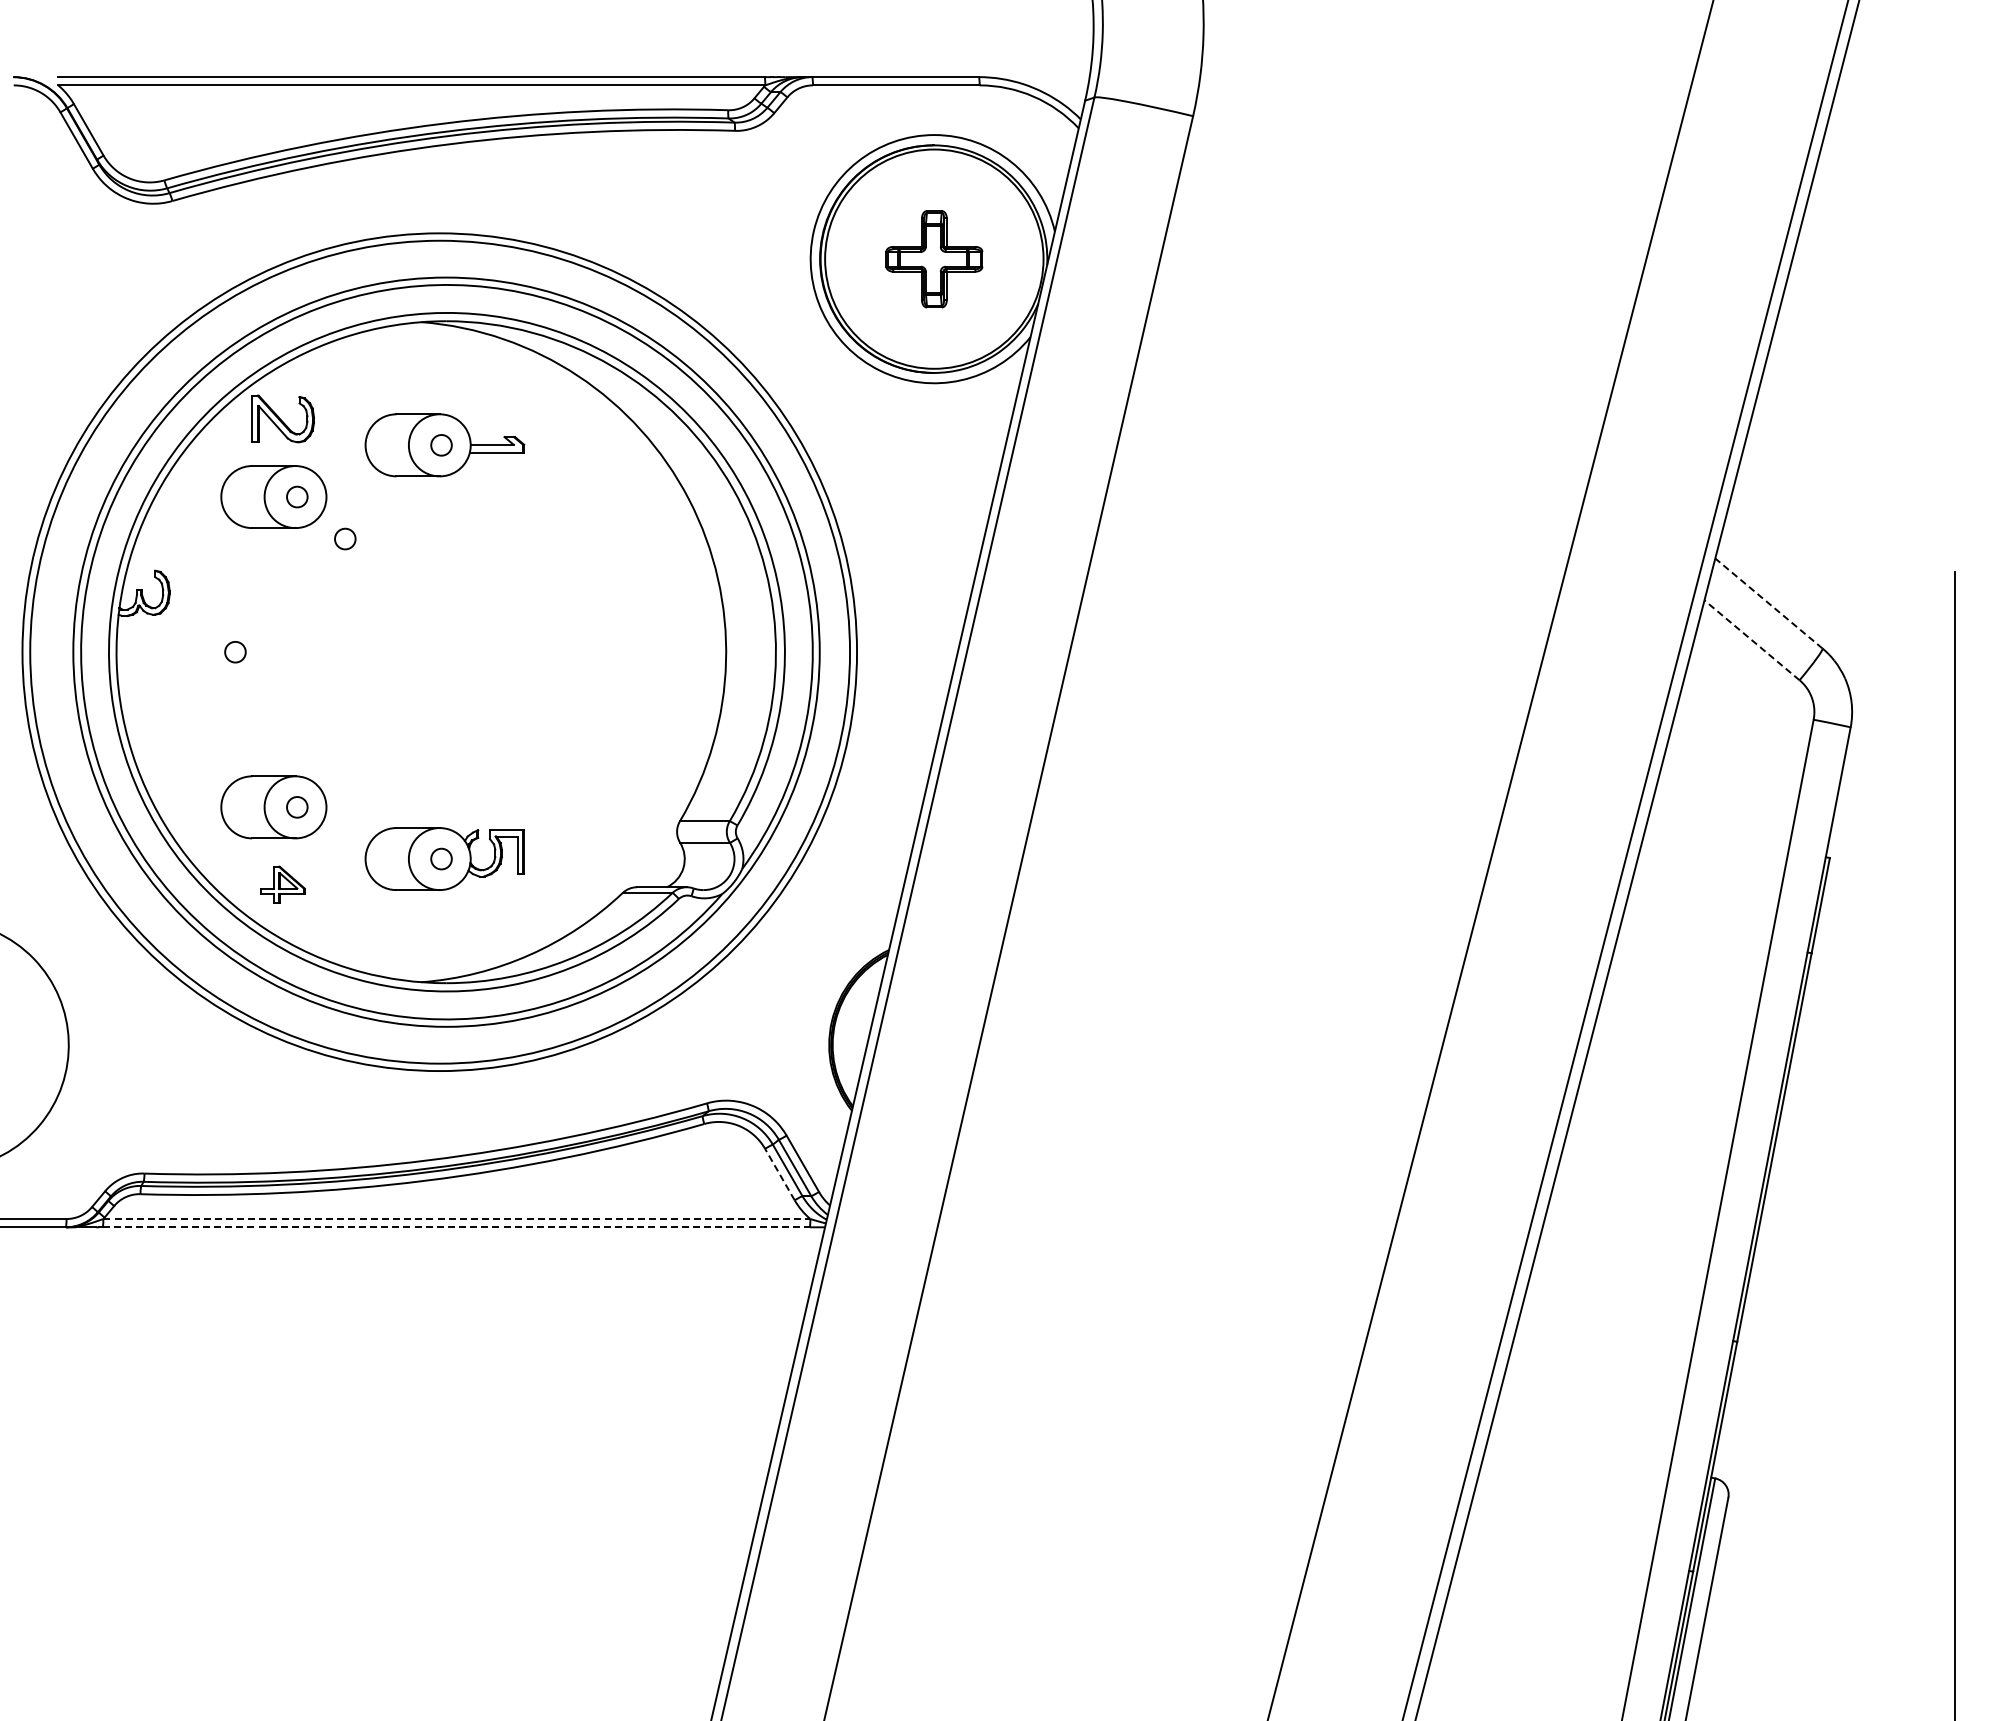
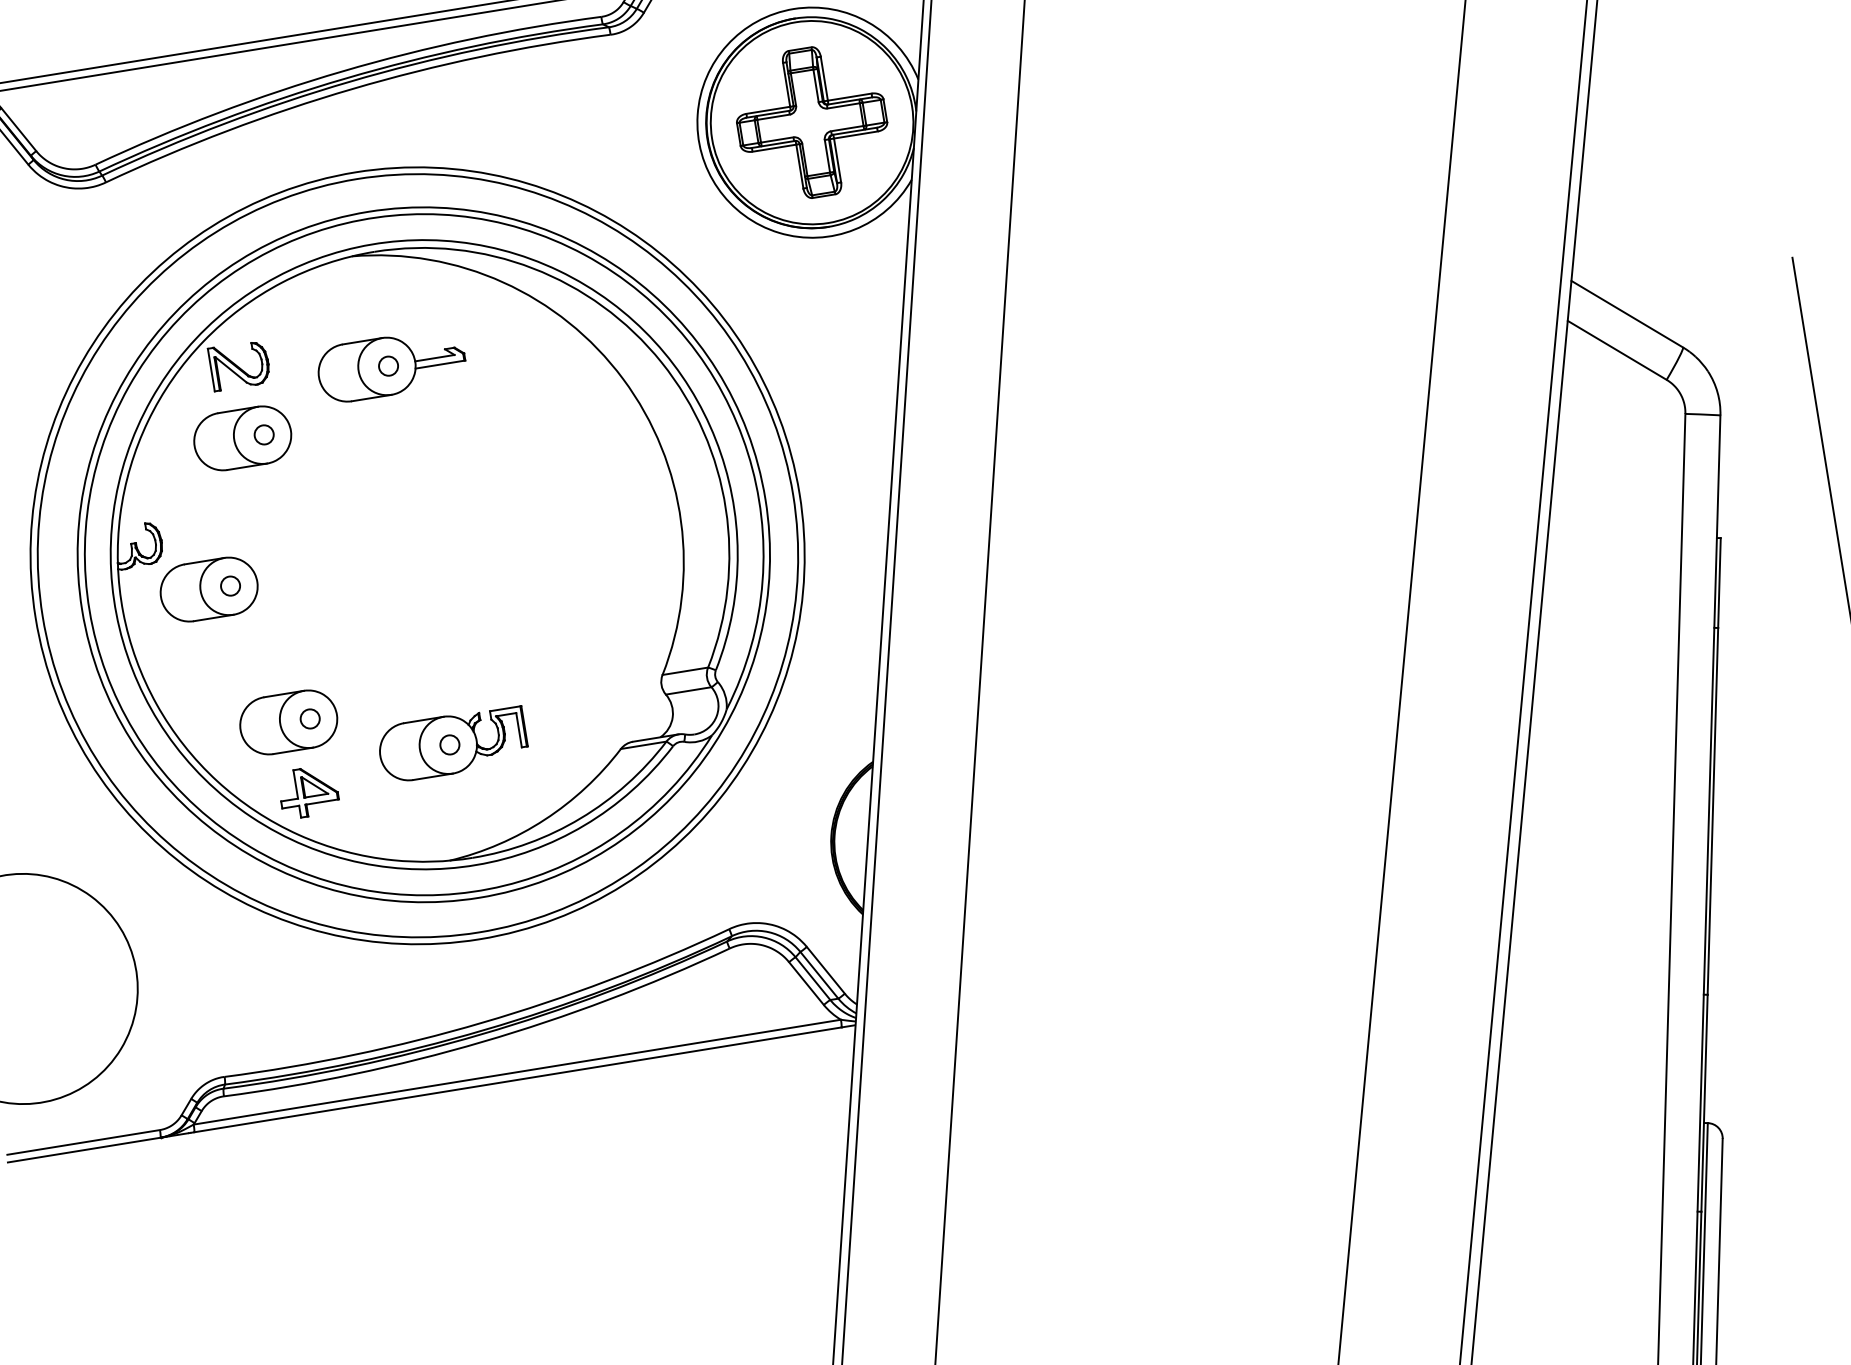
part: (934, 259) -> (812, 122), size x1.67
part: (345, 538) -> (314, 465), removed
line: (1768, 603) -> (1626, 314), dashed -> solid
line: (1751, 640) -> (1616, 350), dashed -> solid
part: (211, 652) -> (208, 589), added
part: (282, 884) -> (308, 791), size x1.43
line: (779, 1174) -> (806, 983), dashed -> solid
line: (457, 1219) -> (517, 1072), dashed -> solid
line: (456, 1227) -> (518, 1079), dashed -> solid

